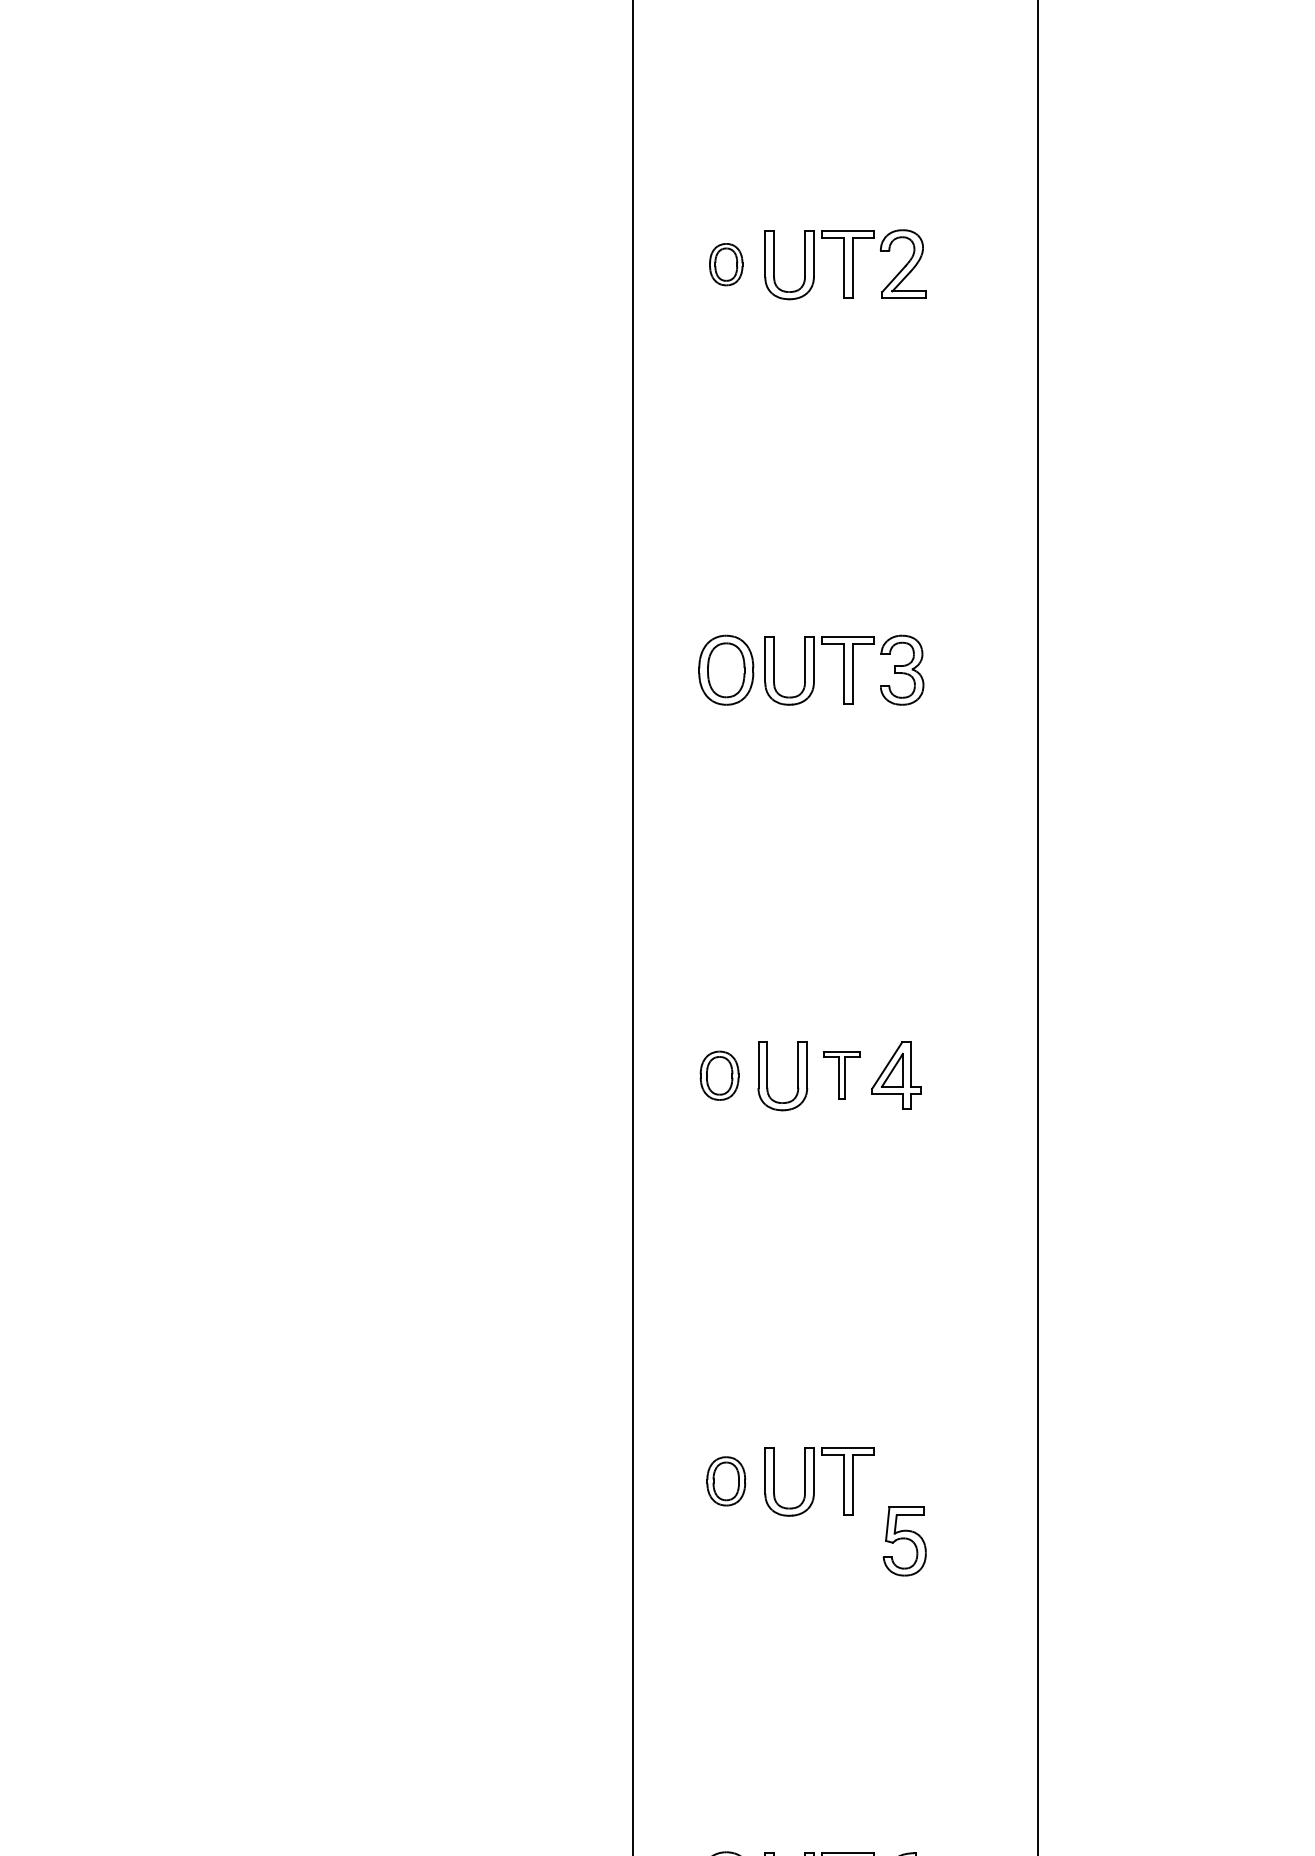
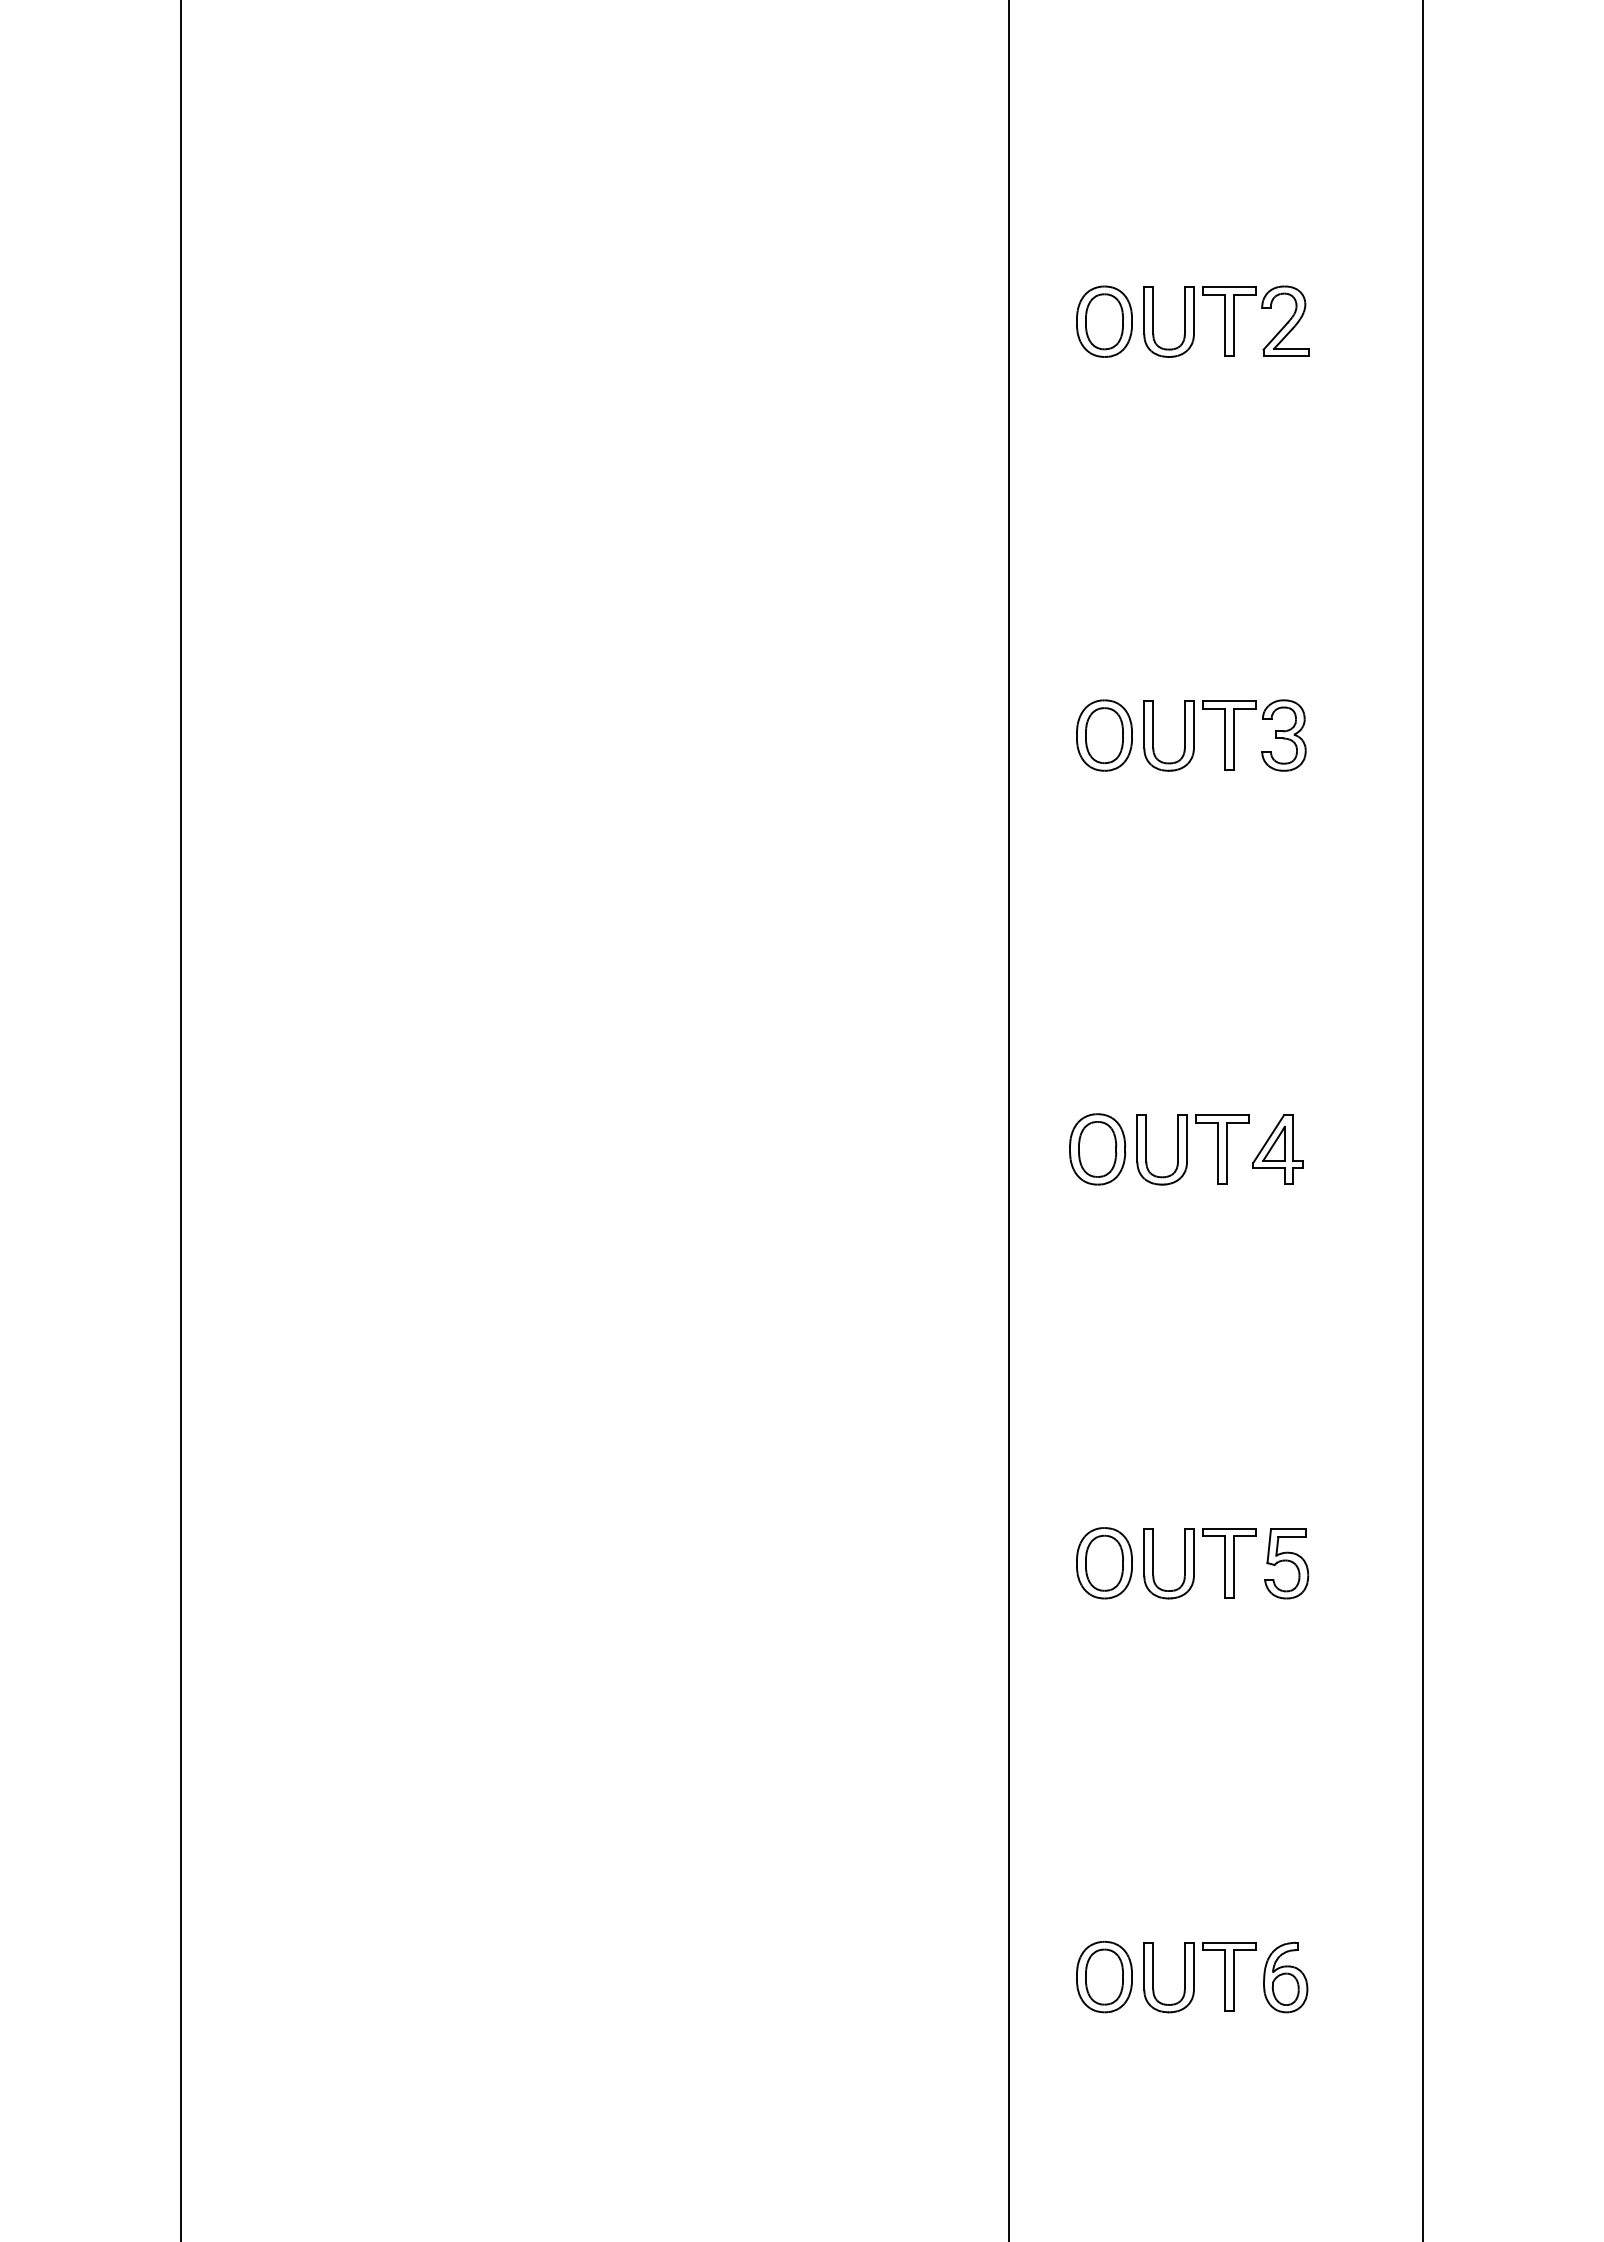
part: (726, 264) -> (1104, 321), size x1.67
part: (719, 1075) -> (1097, 1149), size x1.43
part: (841, 1075) -> (1222, 1149), size x1.43
part: (726, 1481) -> (1104, 1563), size x1.43
part: (904, 1541) -> (1286, 1563), moved

